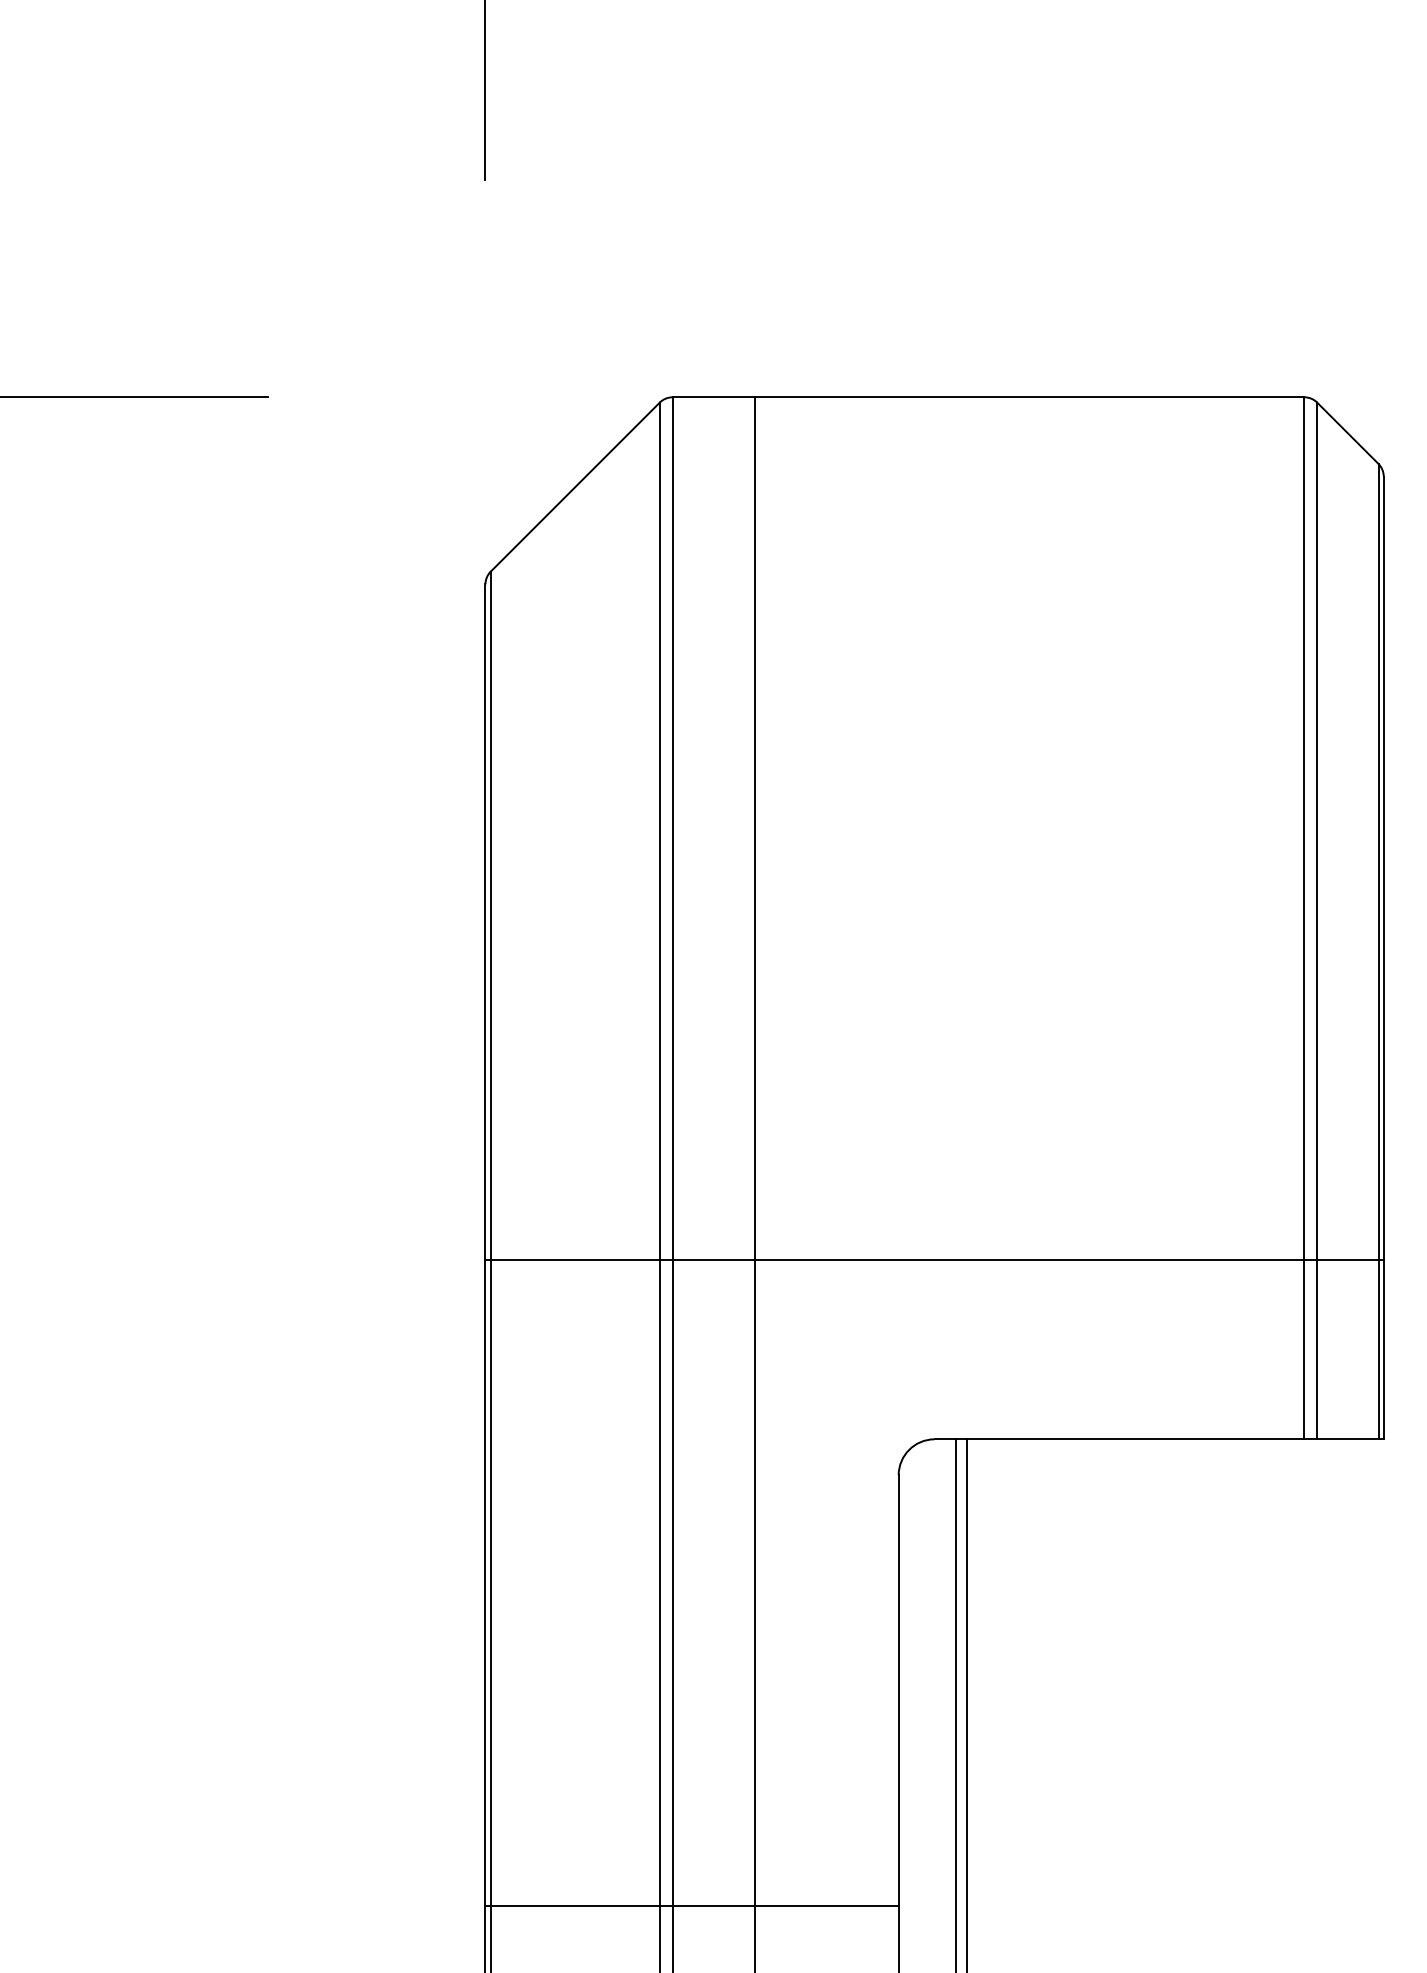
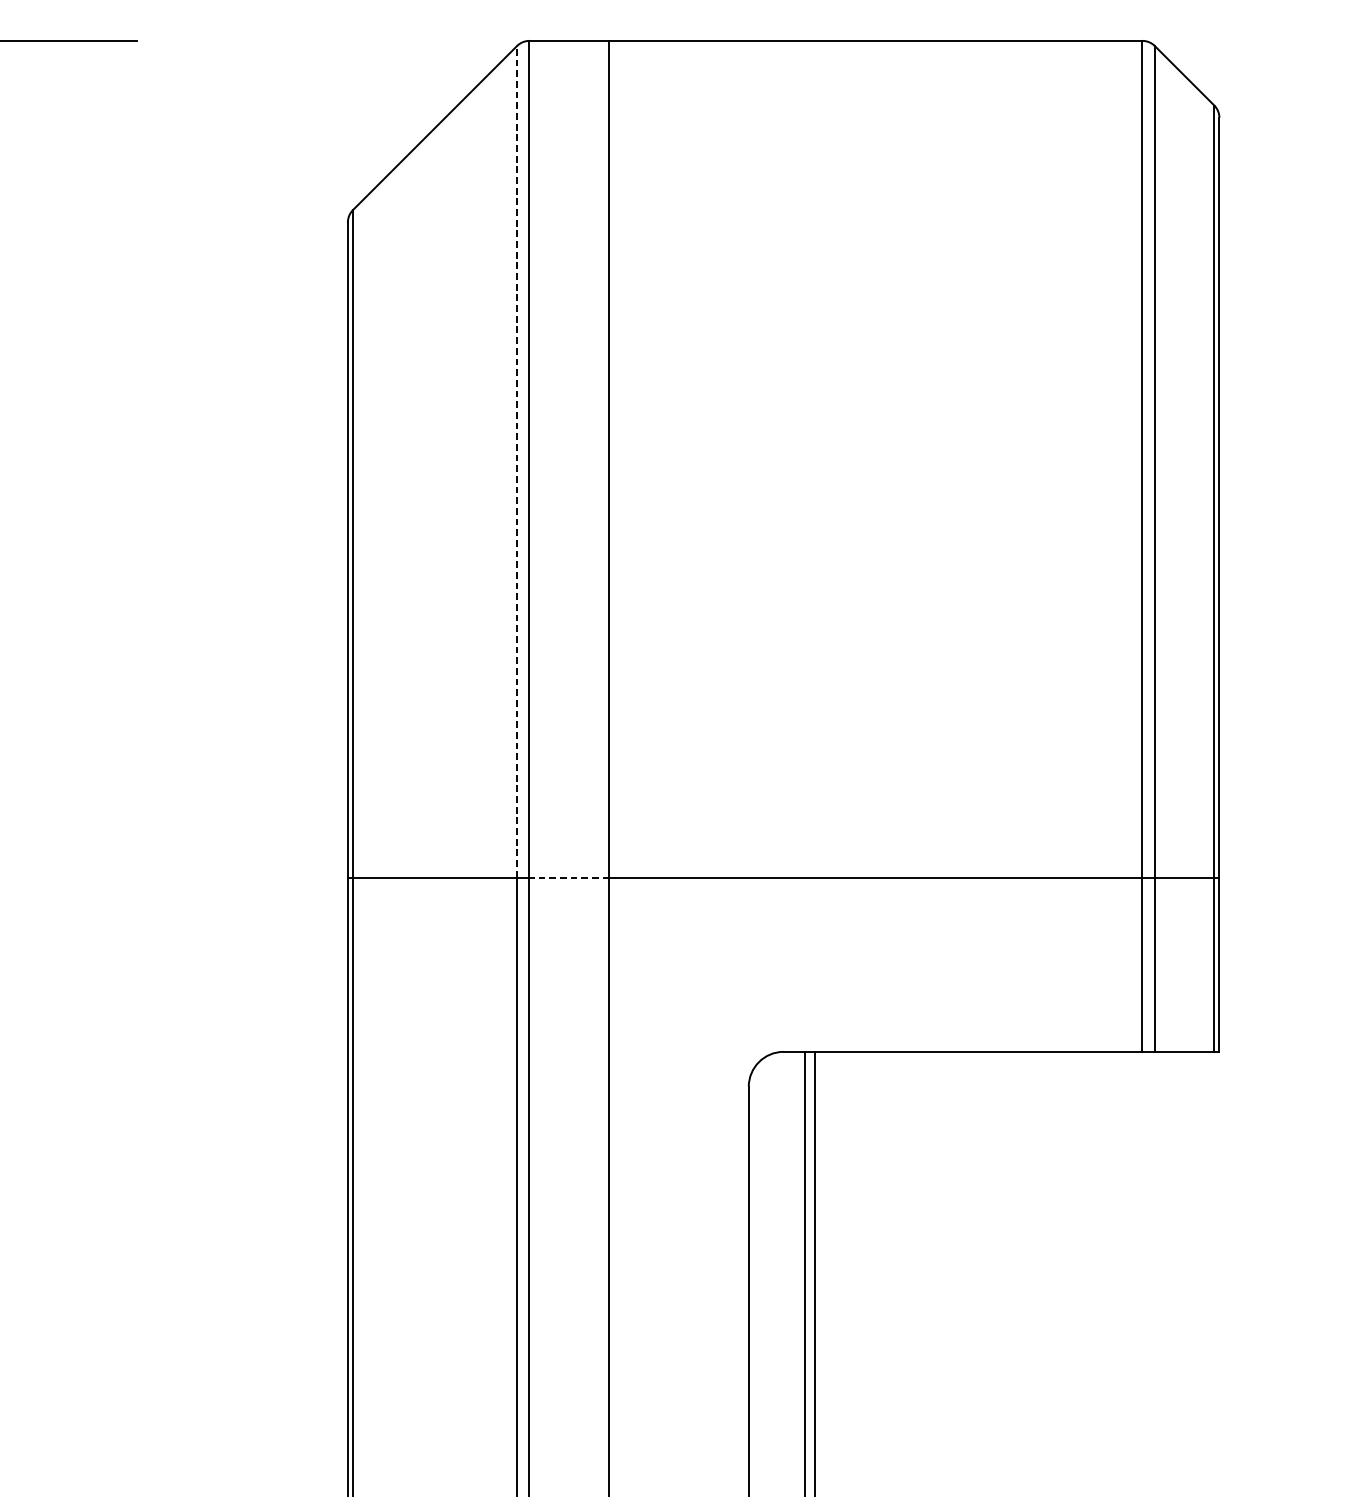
line: (659, 831) -> (516, 462), solid -> dashed
line: (713, 1259) -> (569, 877), solid -> dashed

